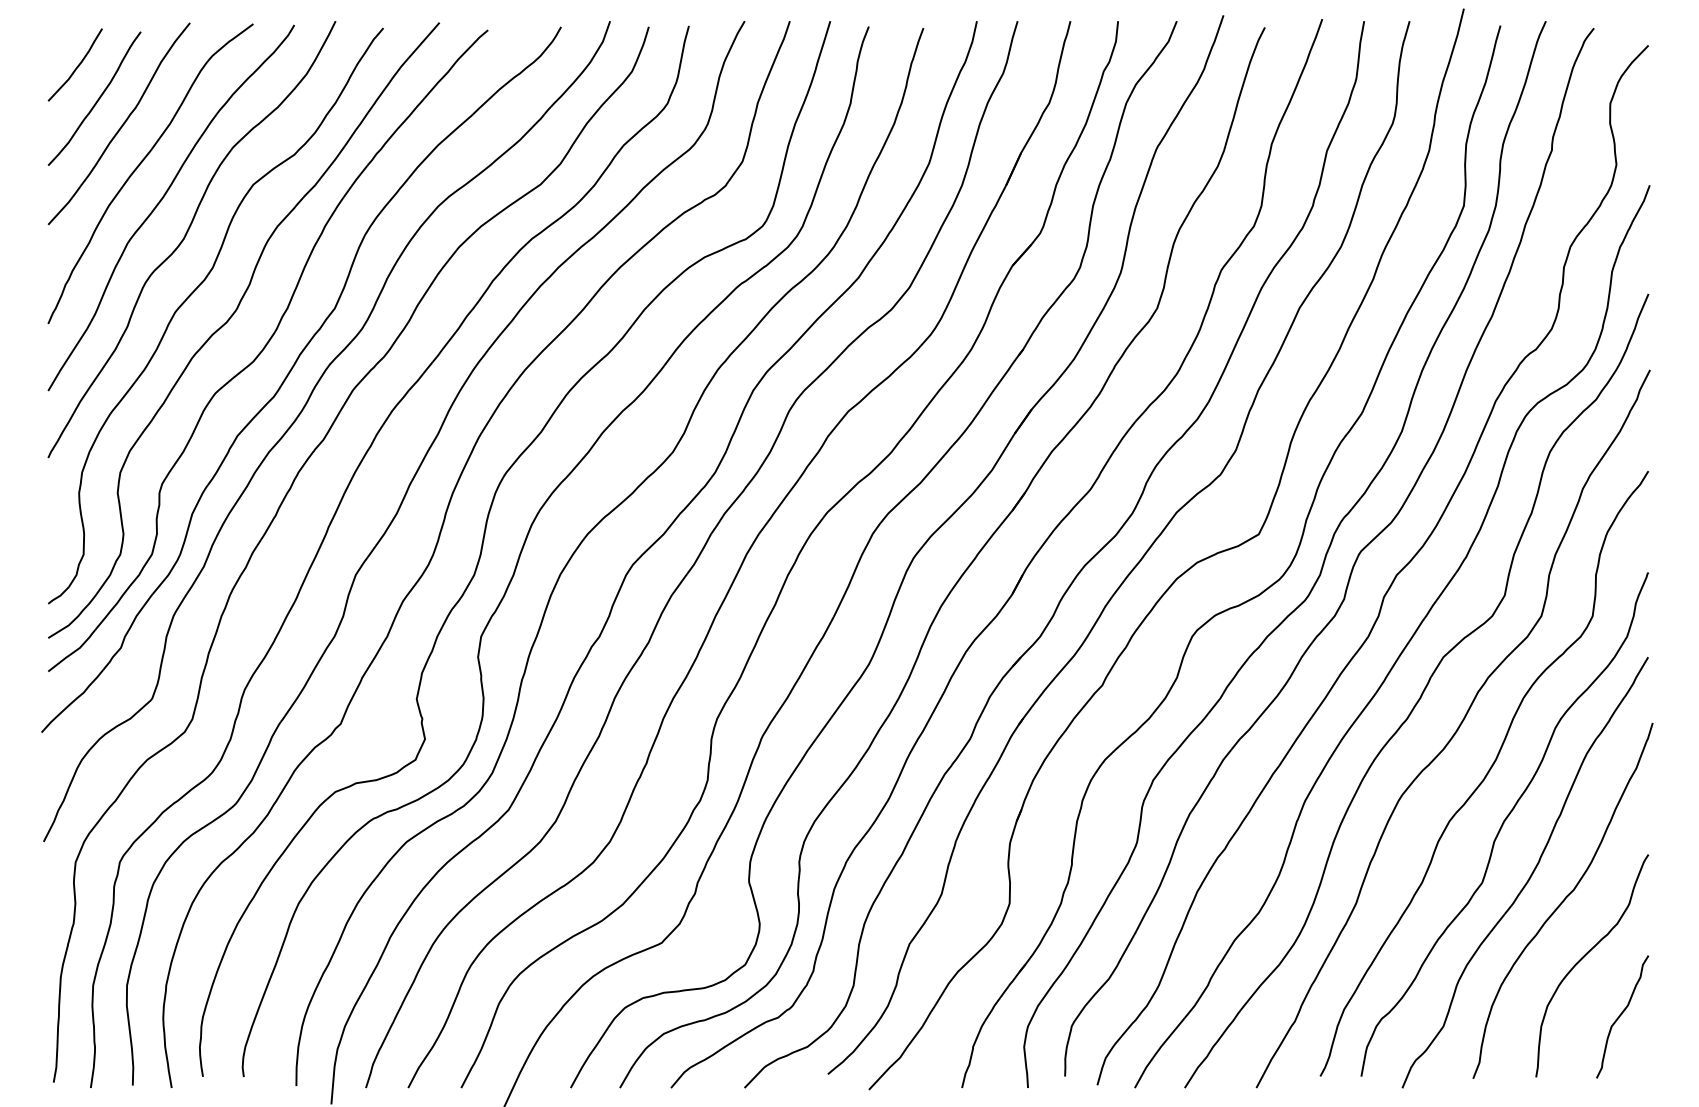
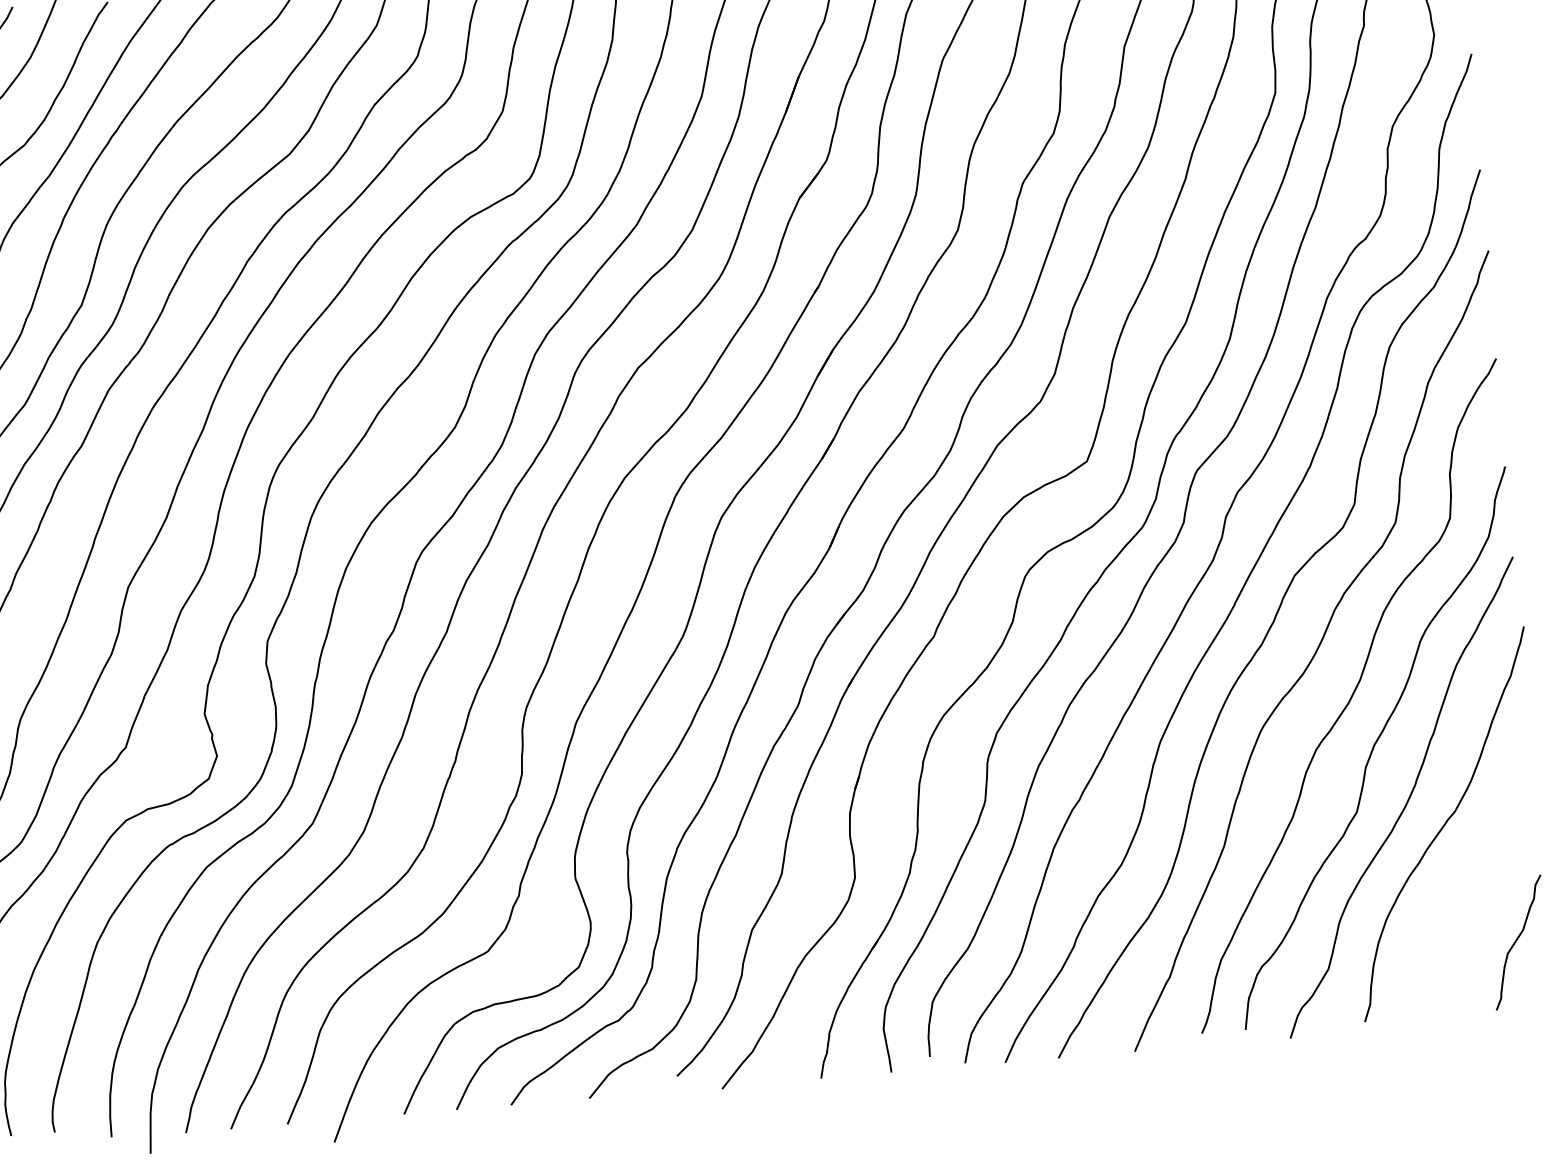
curve: (1584, 957) -> (1472, 882), removed

